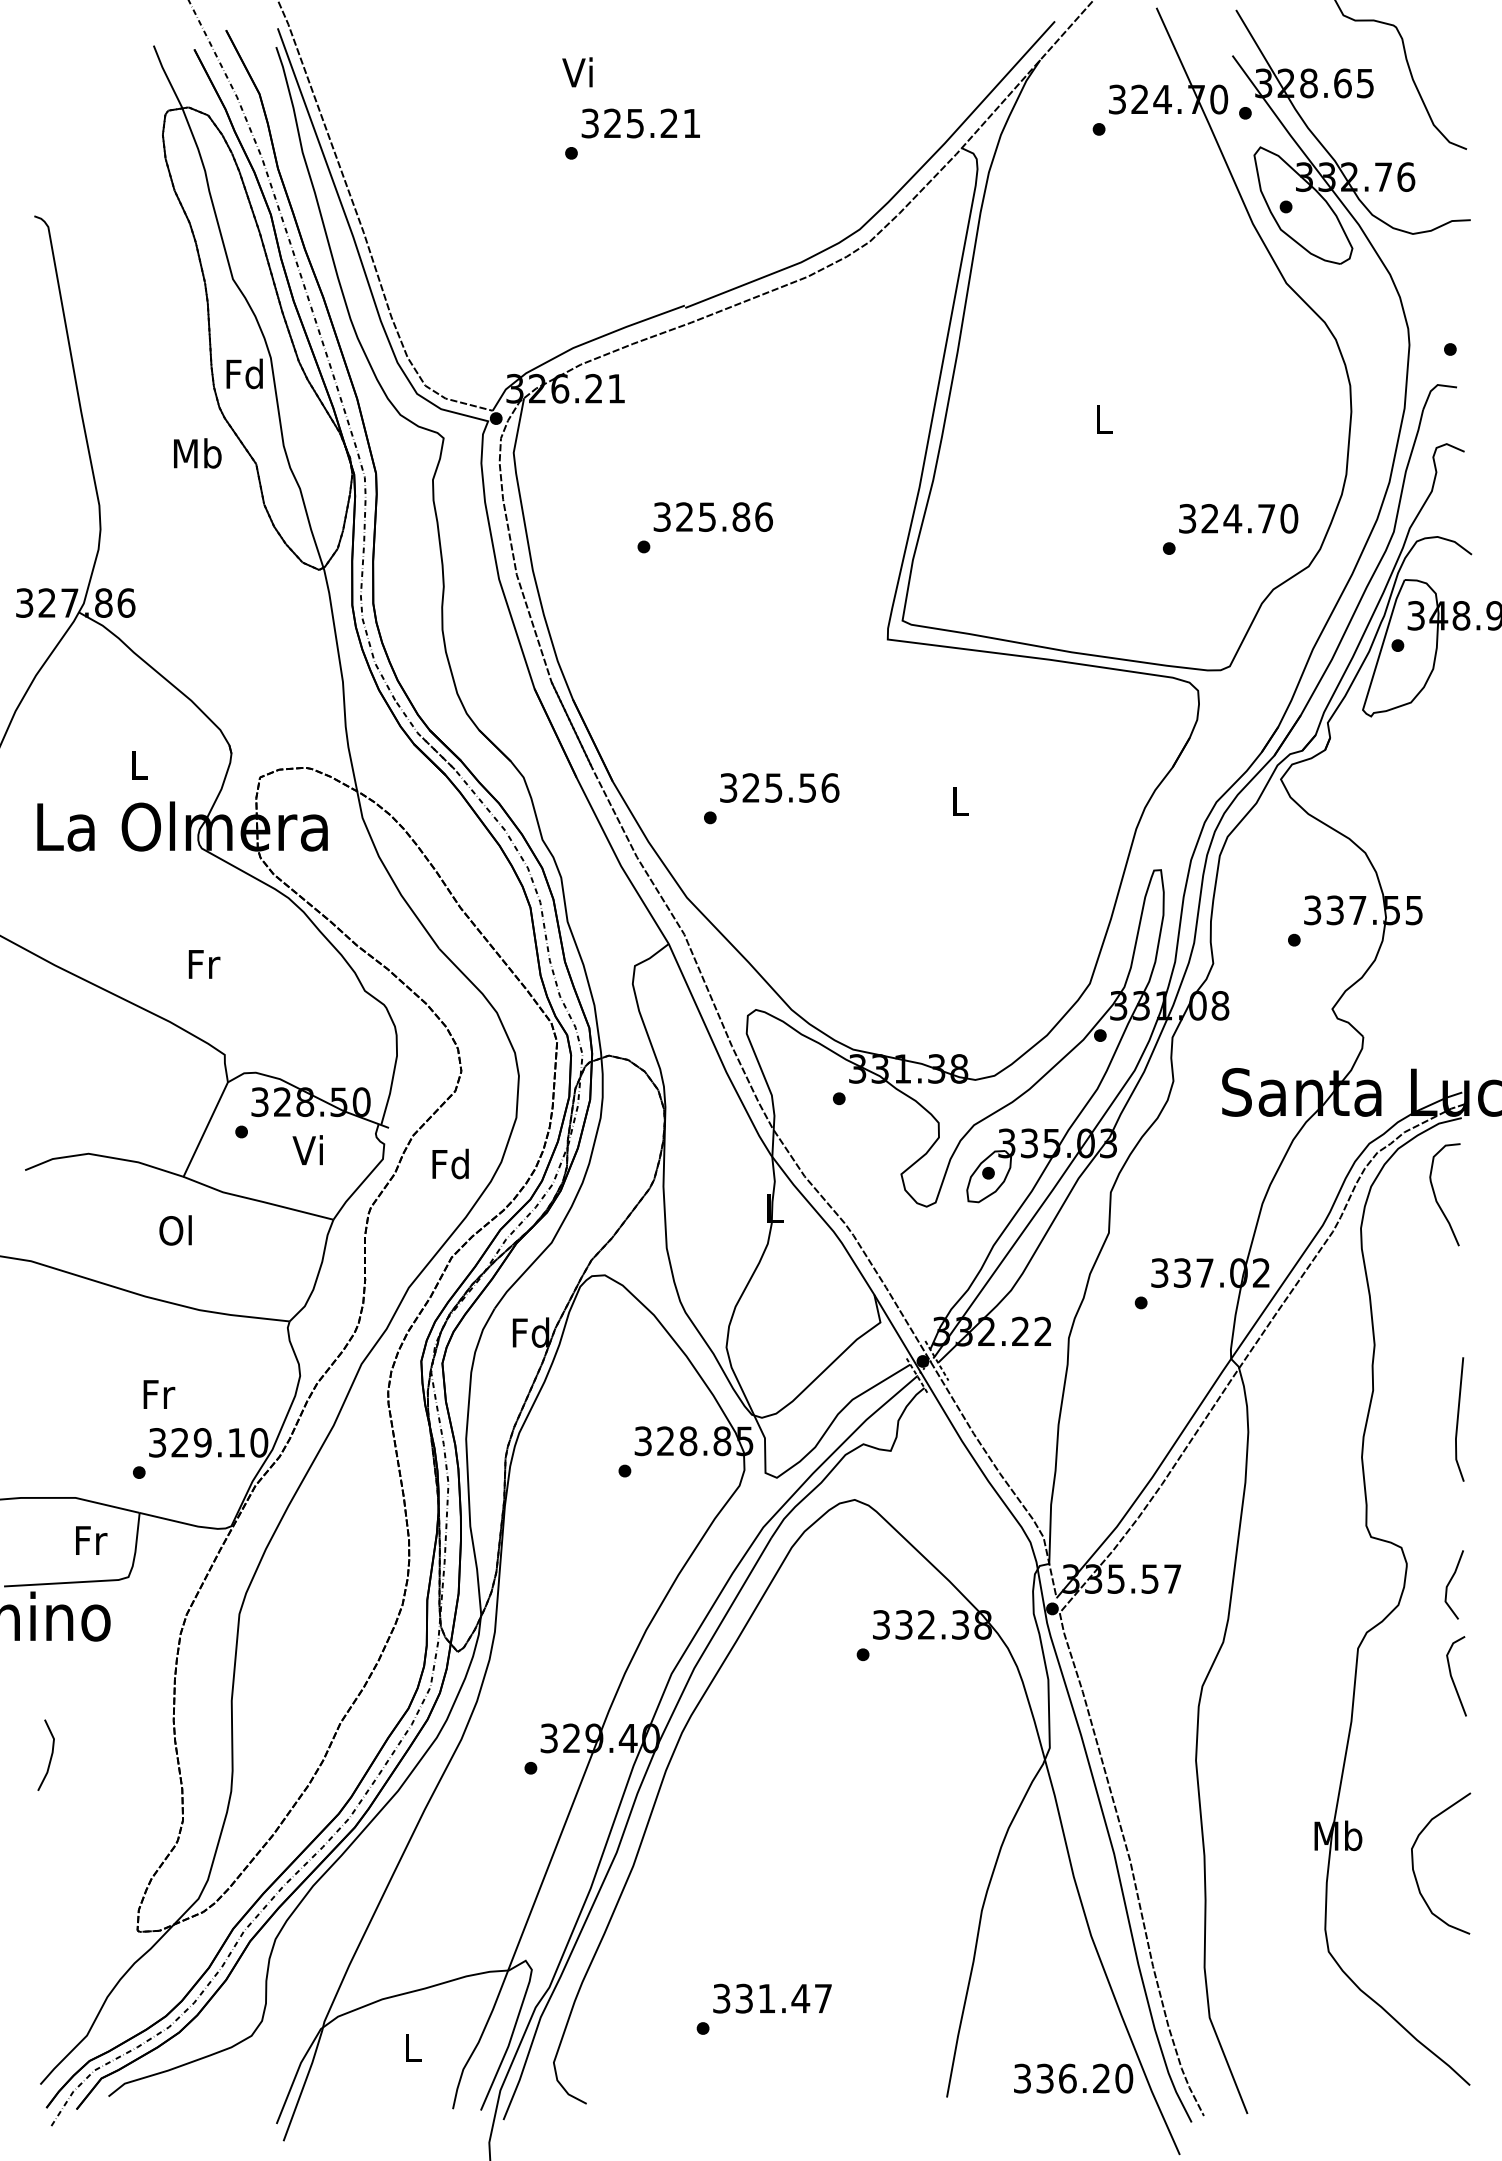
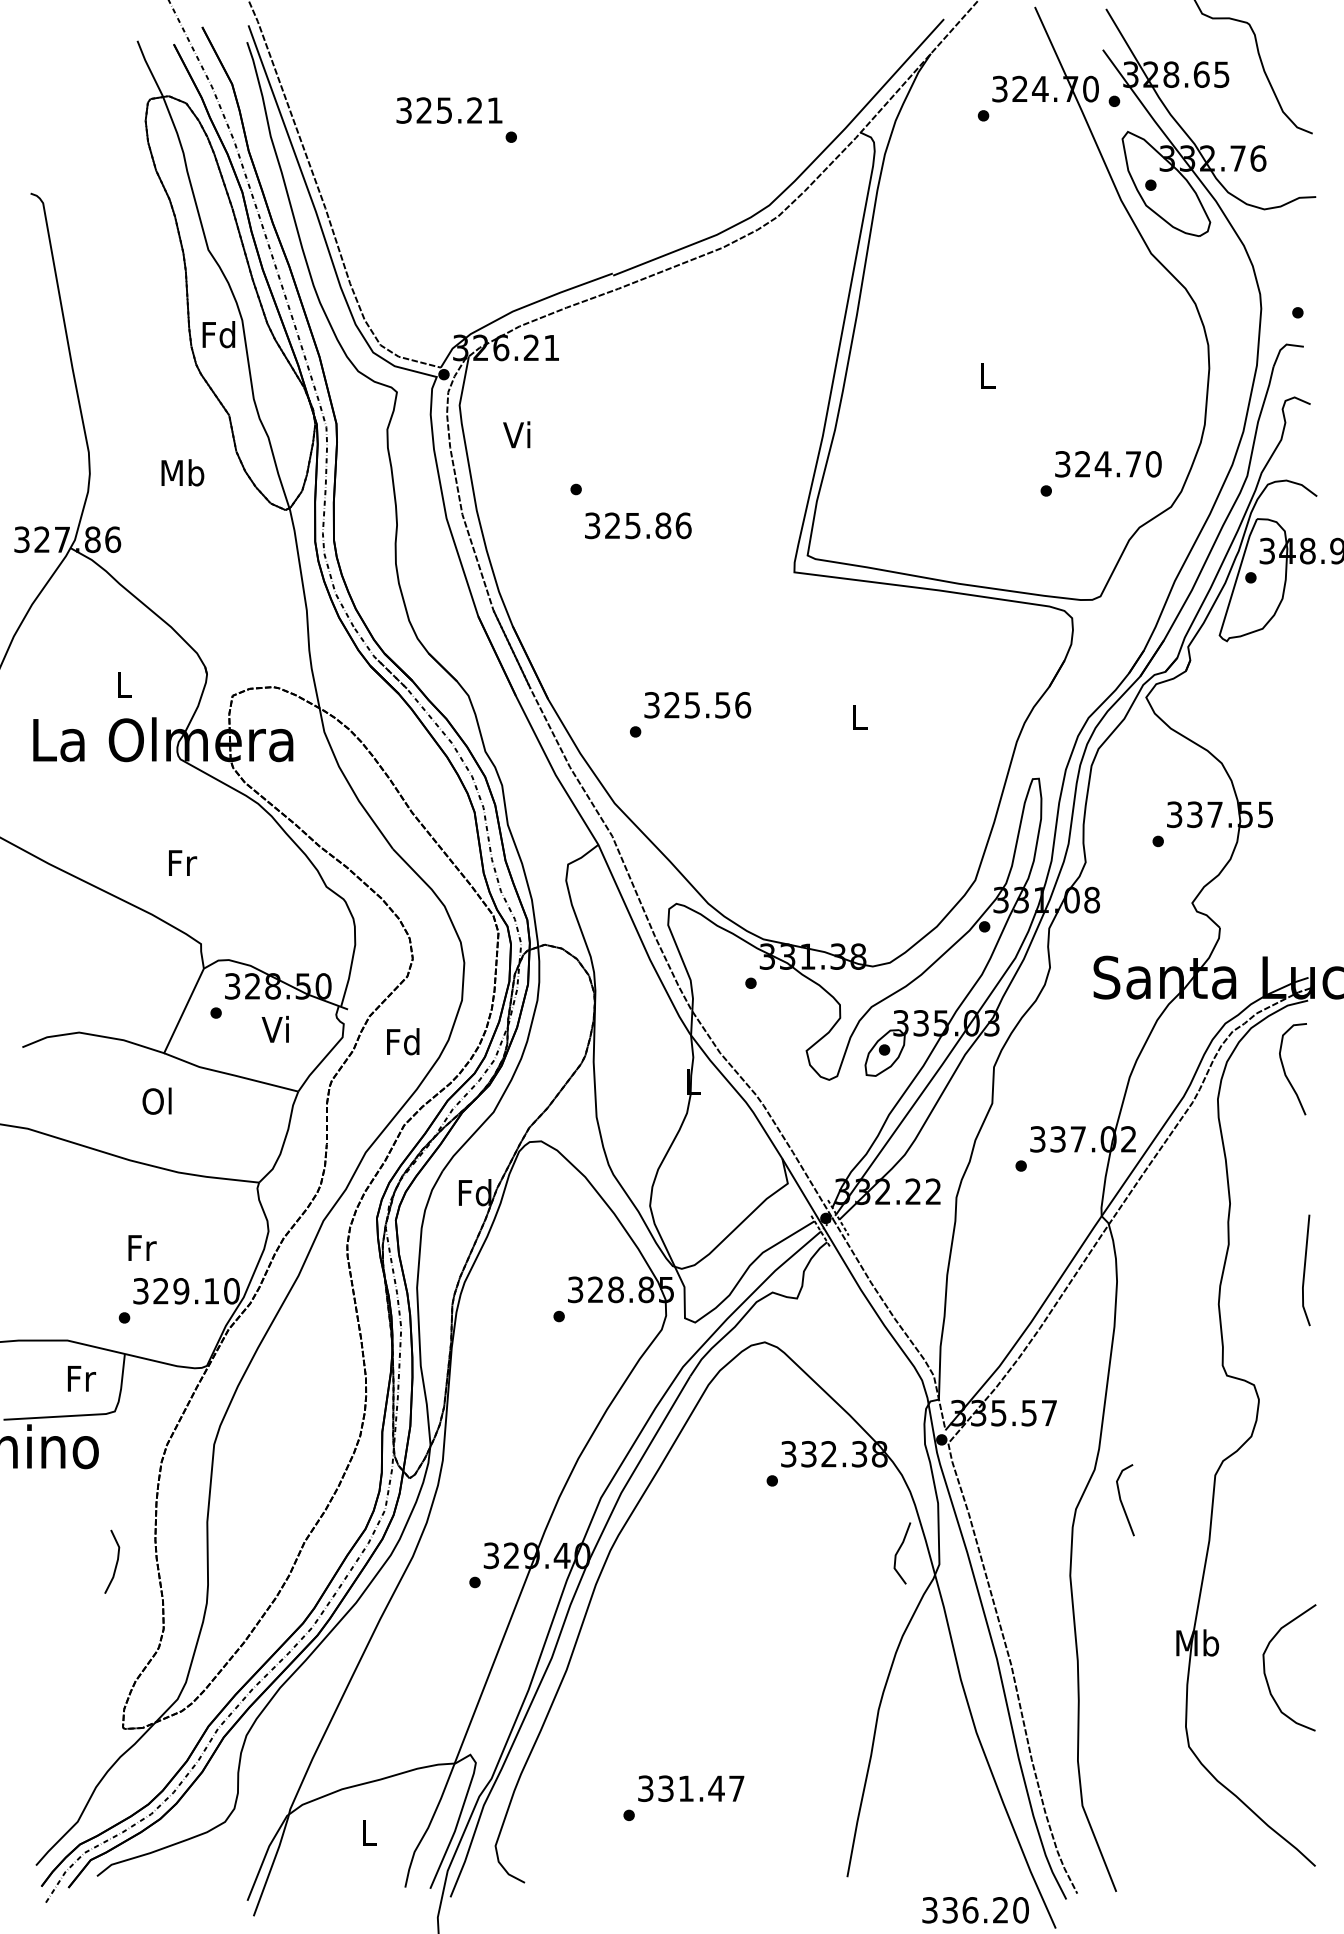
text: (577, 72) -> (516, 434), moved
text: (640, 123) -> (449, 110), moved
text: (197, 453) -> (182, 472), moved
text: (713, 516) -> (638, 525), moved
line: (1449, 1583) -> (898, 1552), moved
line: (1453, 1678) -> (1122, 1502), moved
line: (50, 1754) -> (116, 1561), moved
text: (1073, 2078) -> (975, 1910), moved

